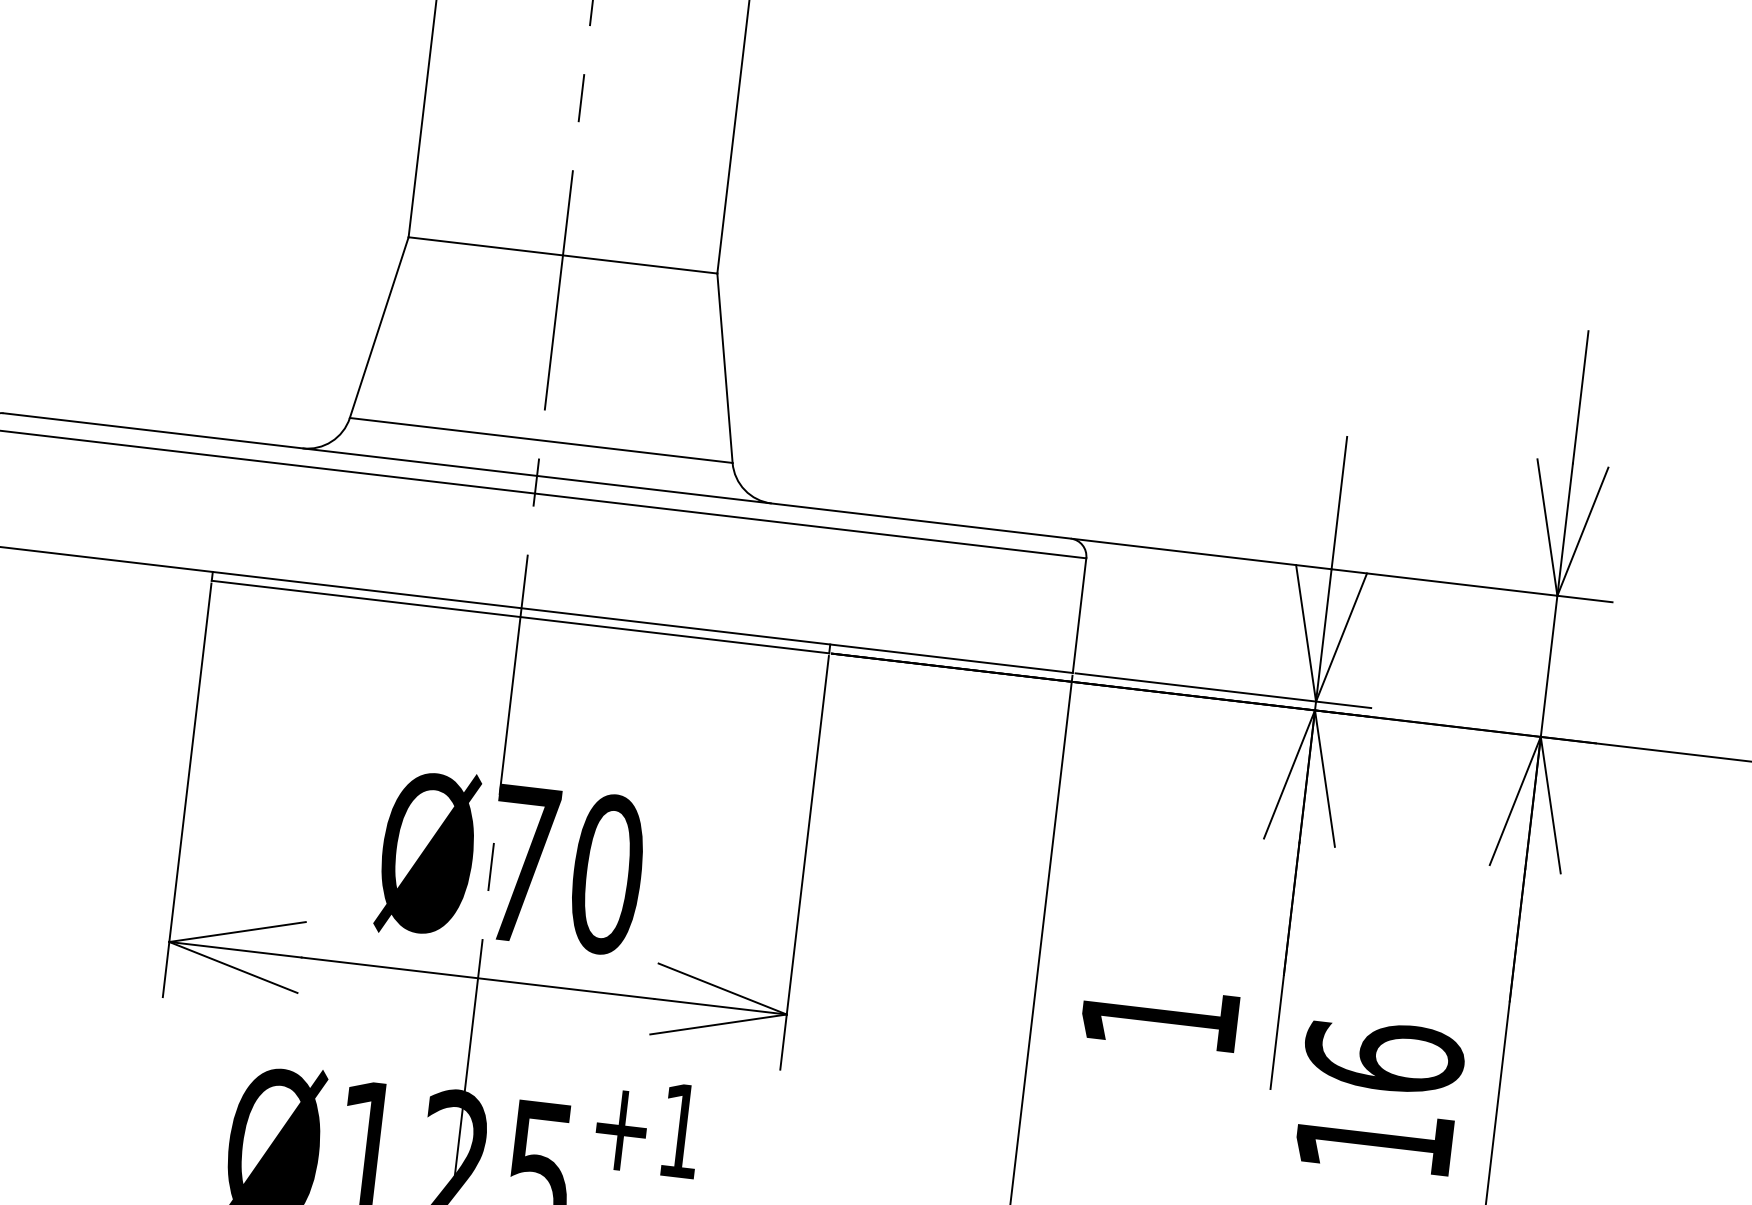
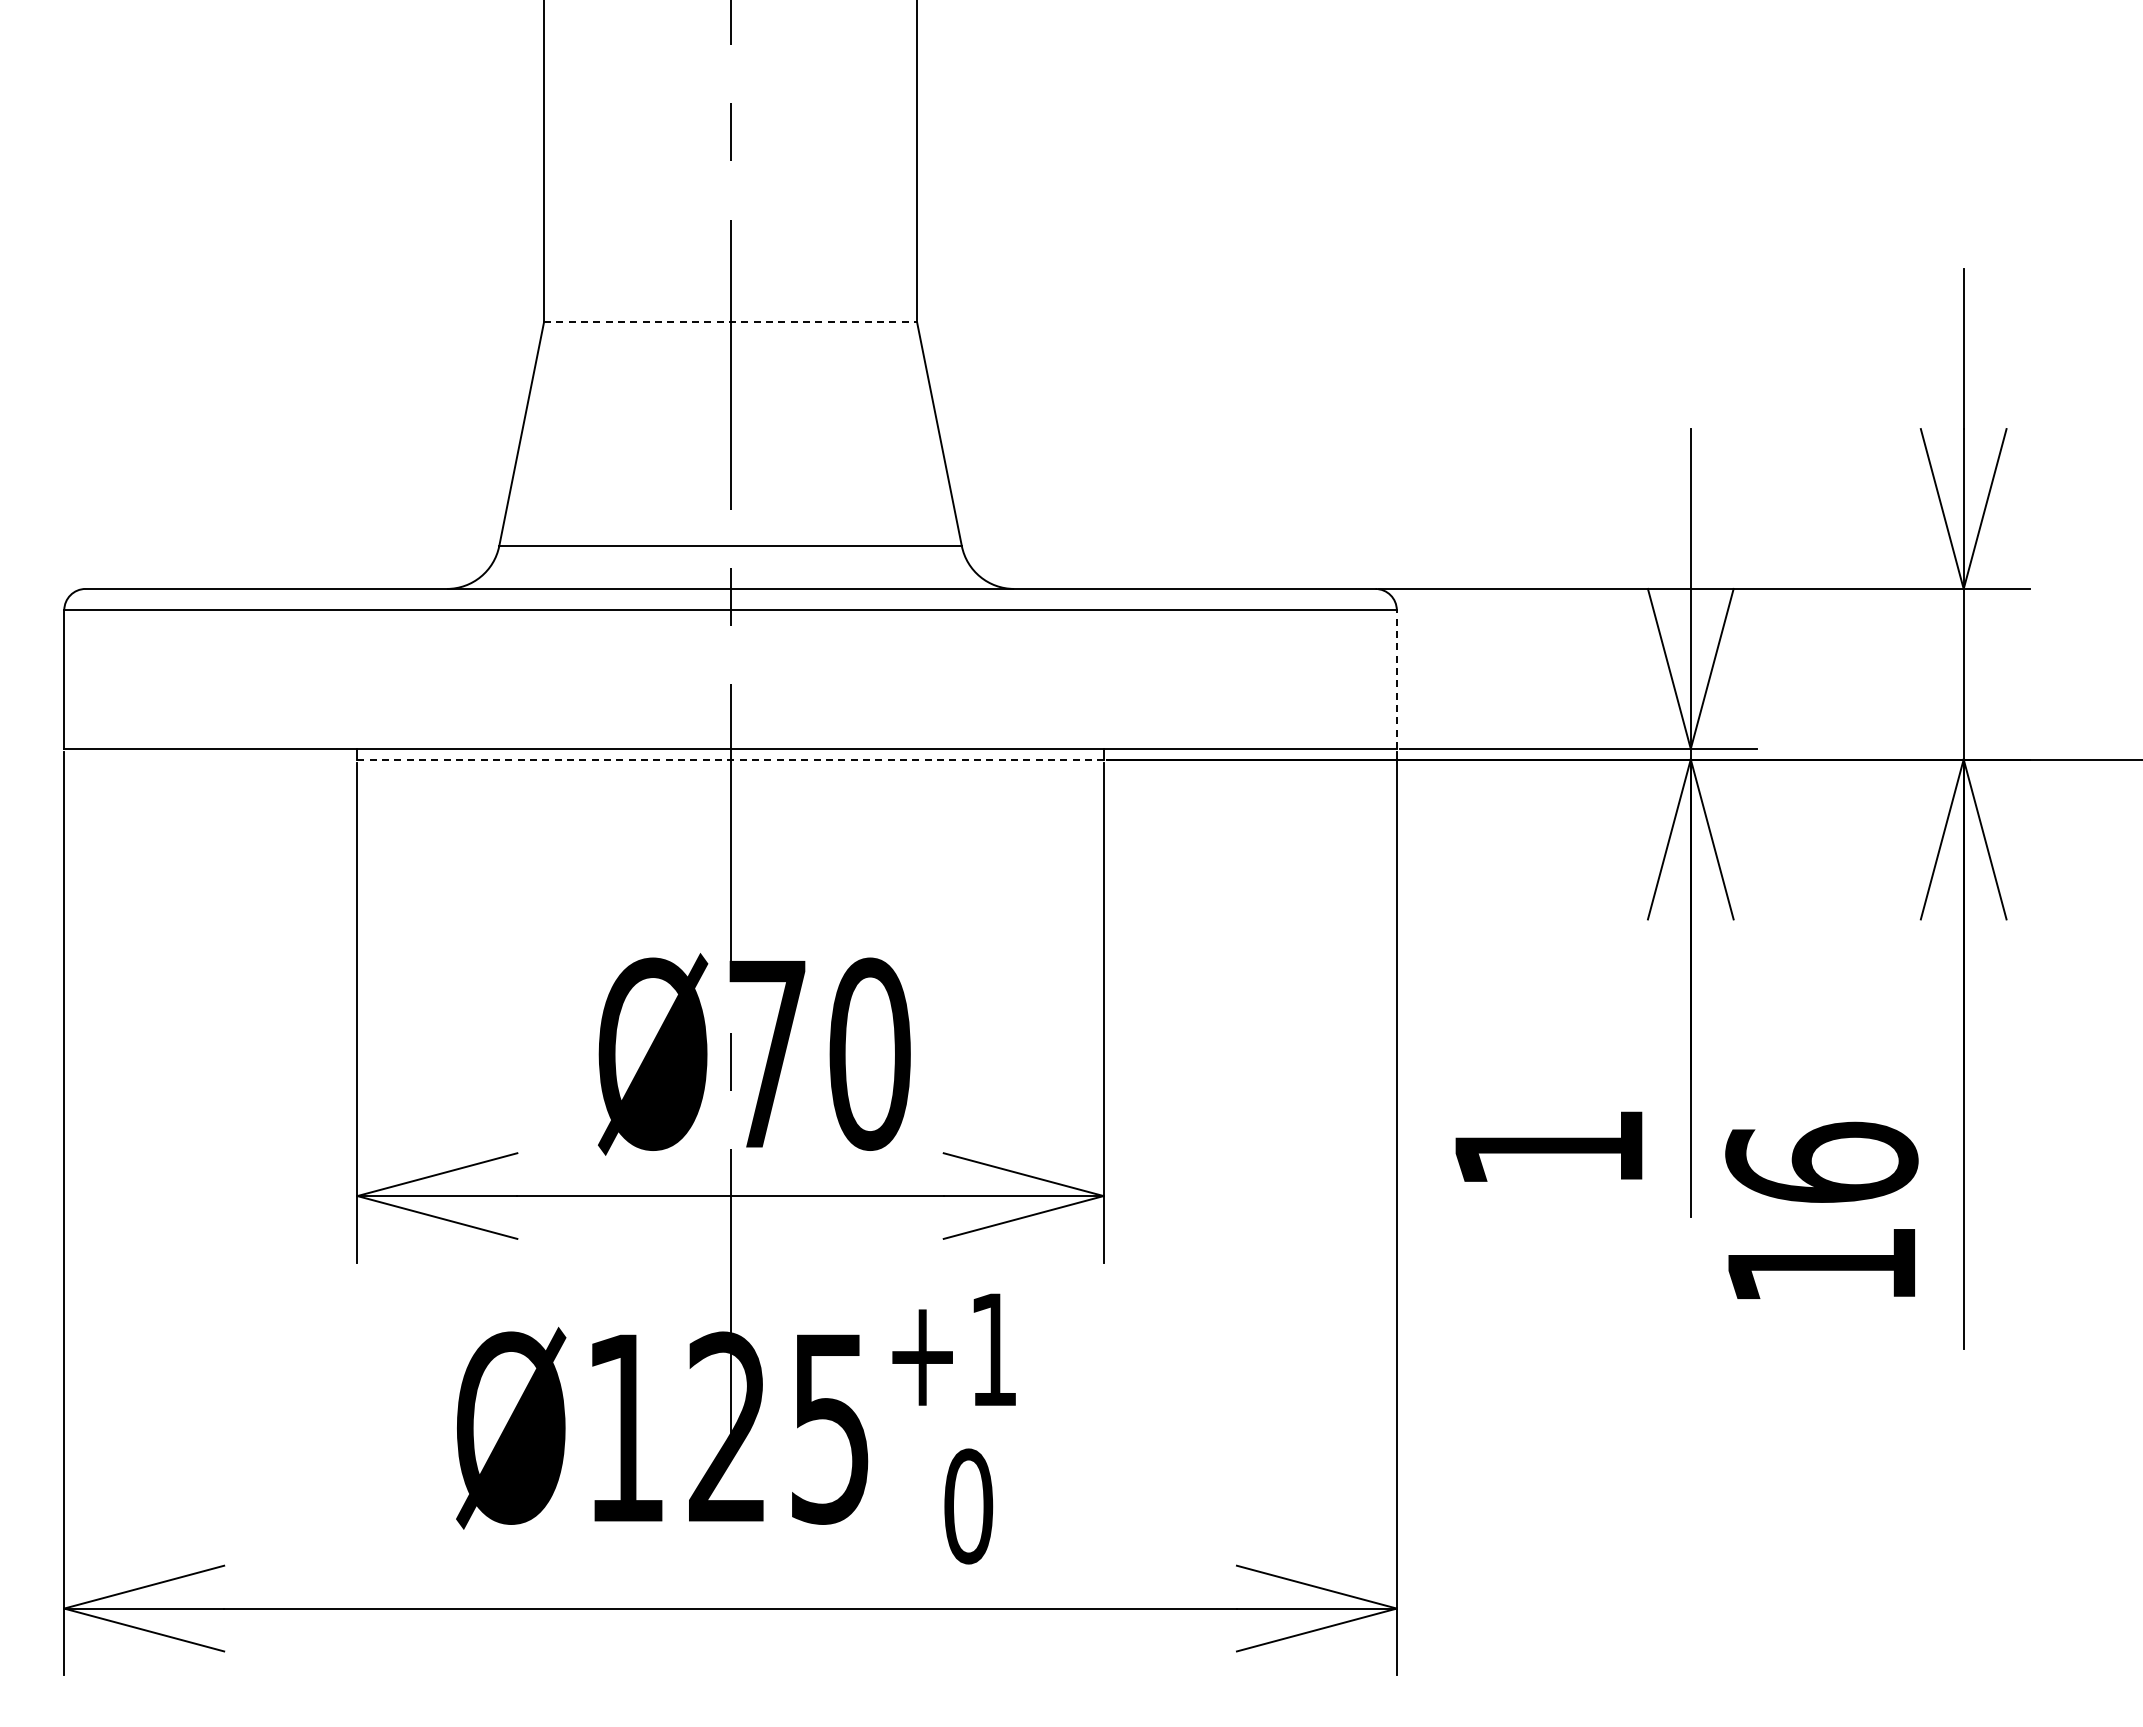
line: (562, 255) -> (730, 322), solid -> dashed
line: (1079, 615) -> (1396, 679), solid -> dashed
line: (521, 617) -> (731, 759), solid -> dashed

